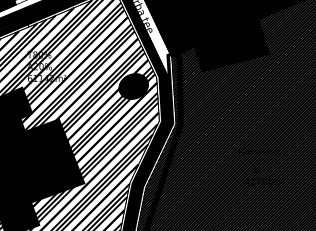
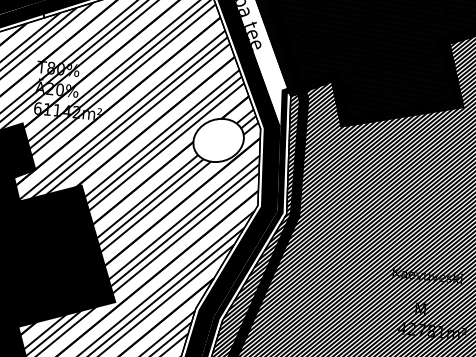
hatch: (133, 86) -> (218, 140), removed

